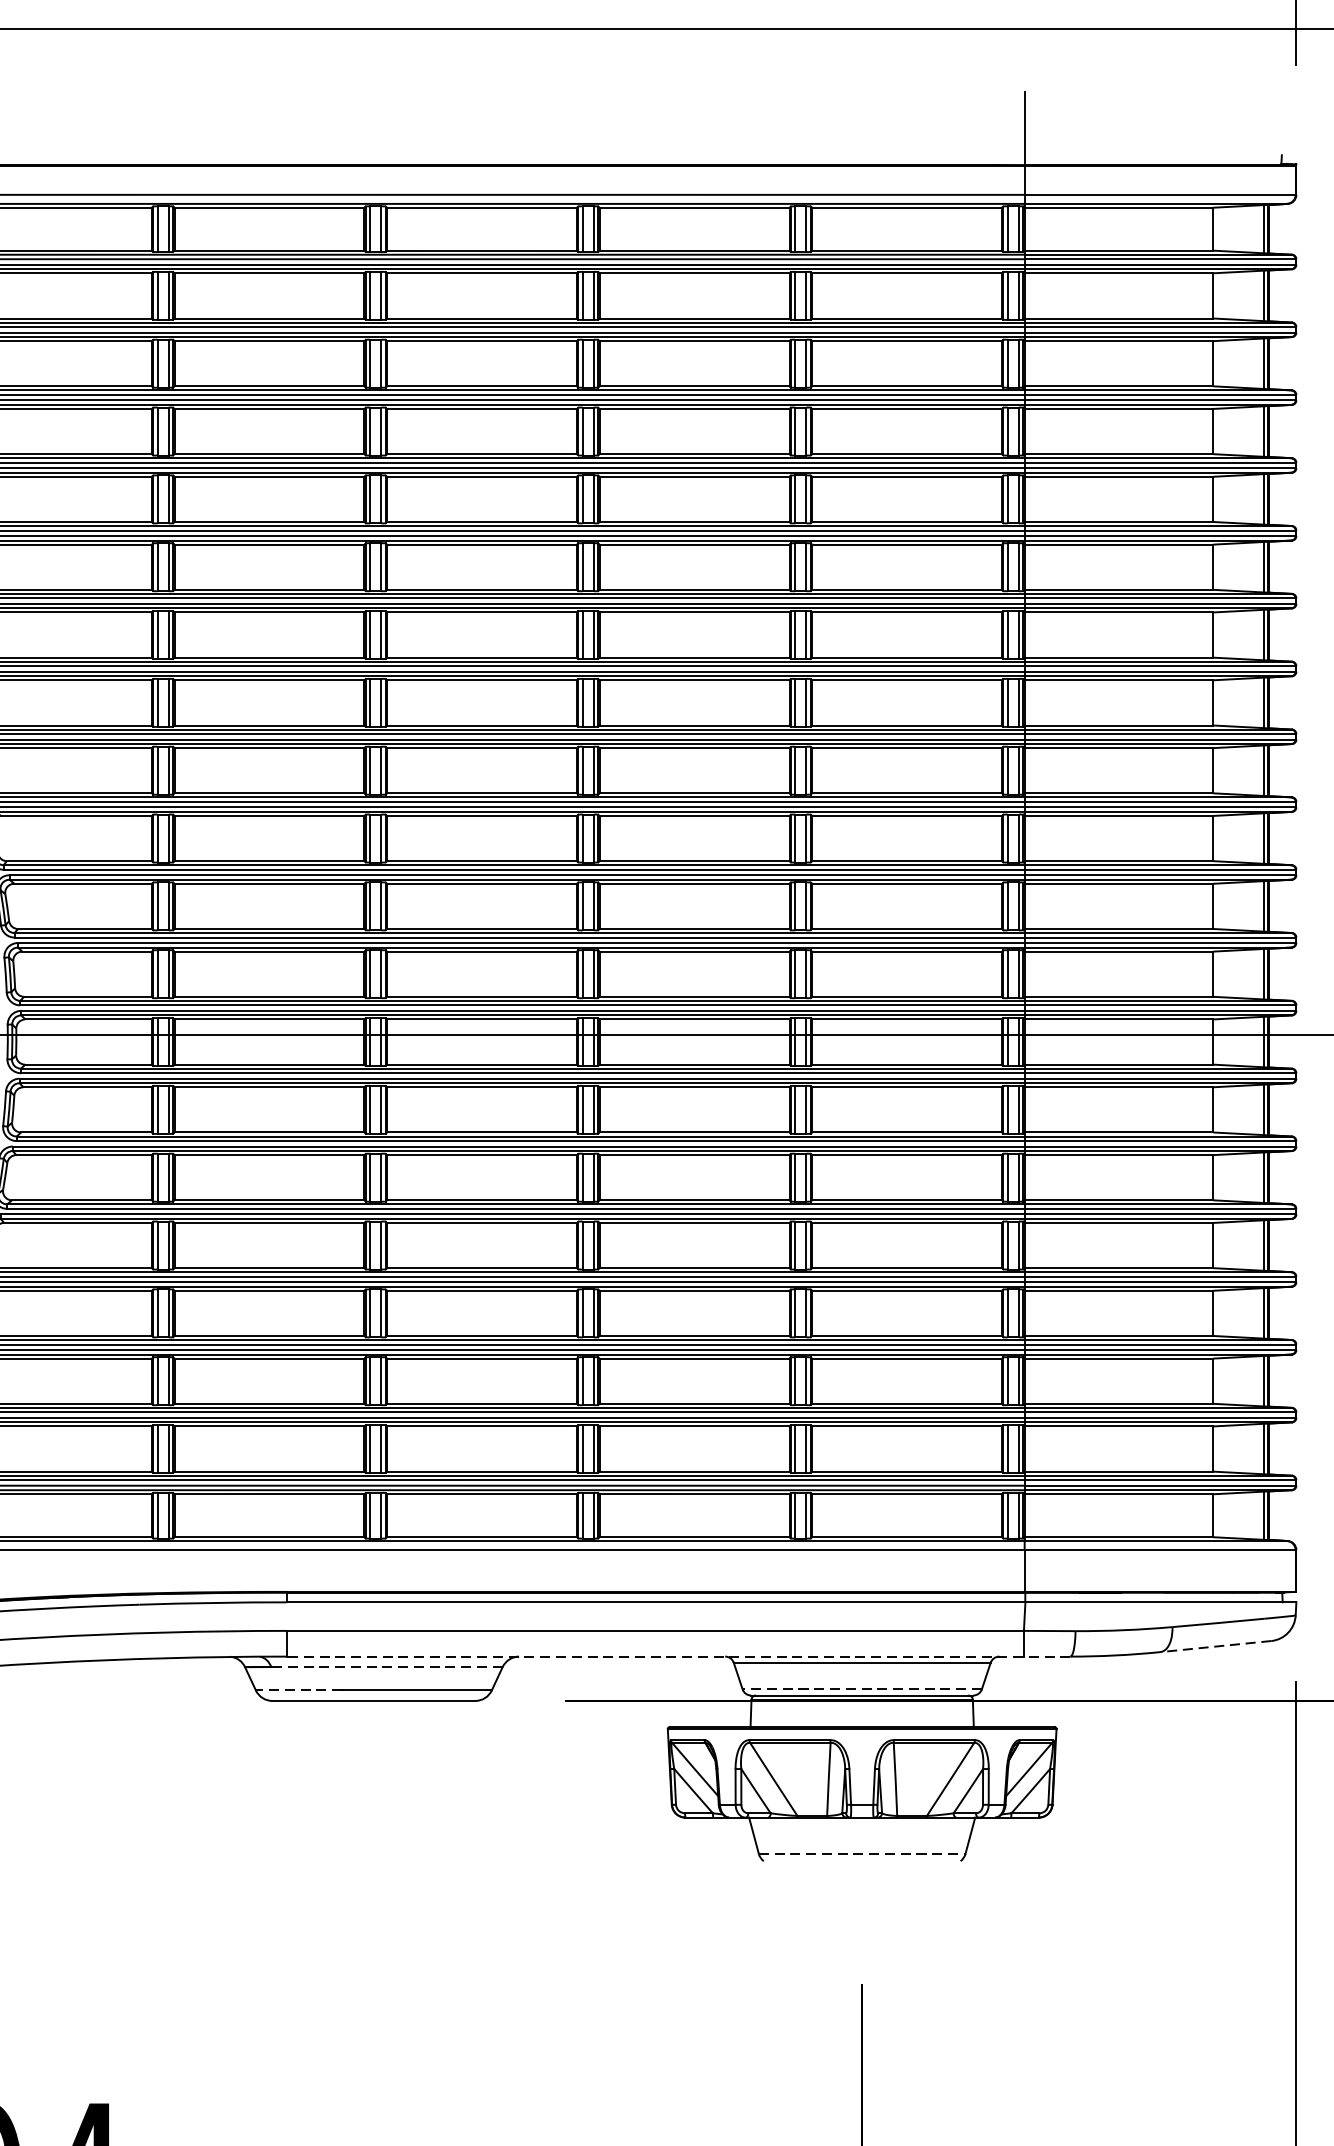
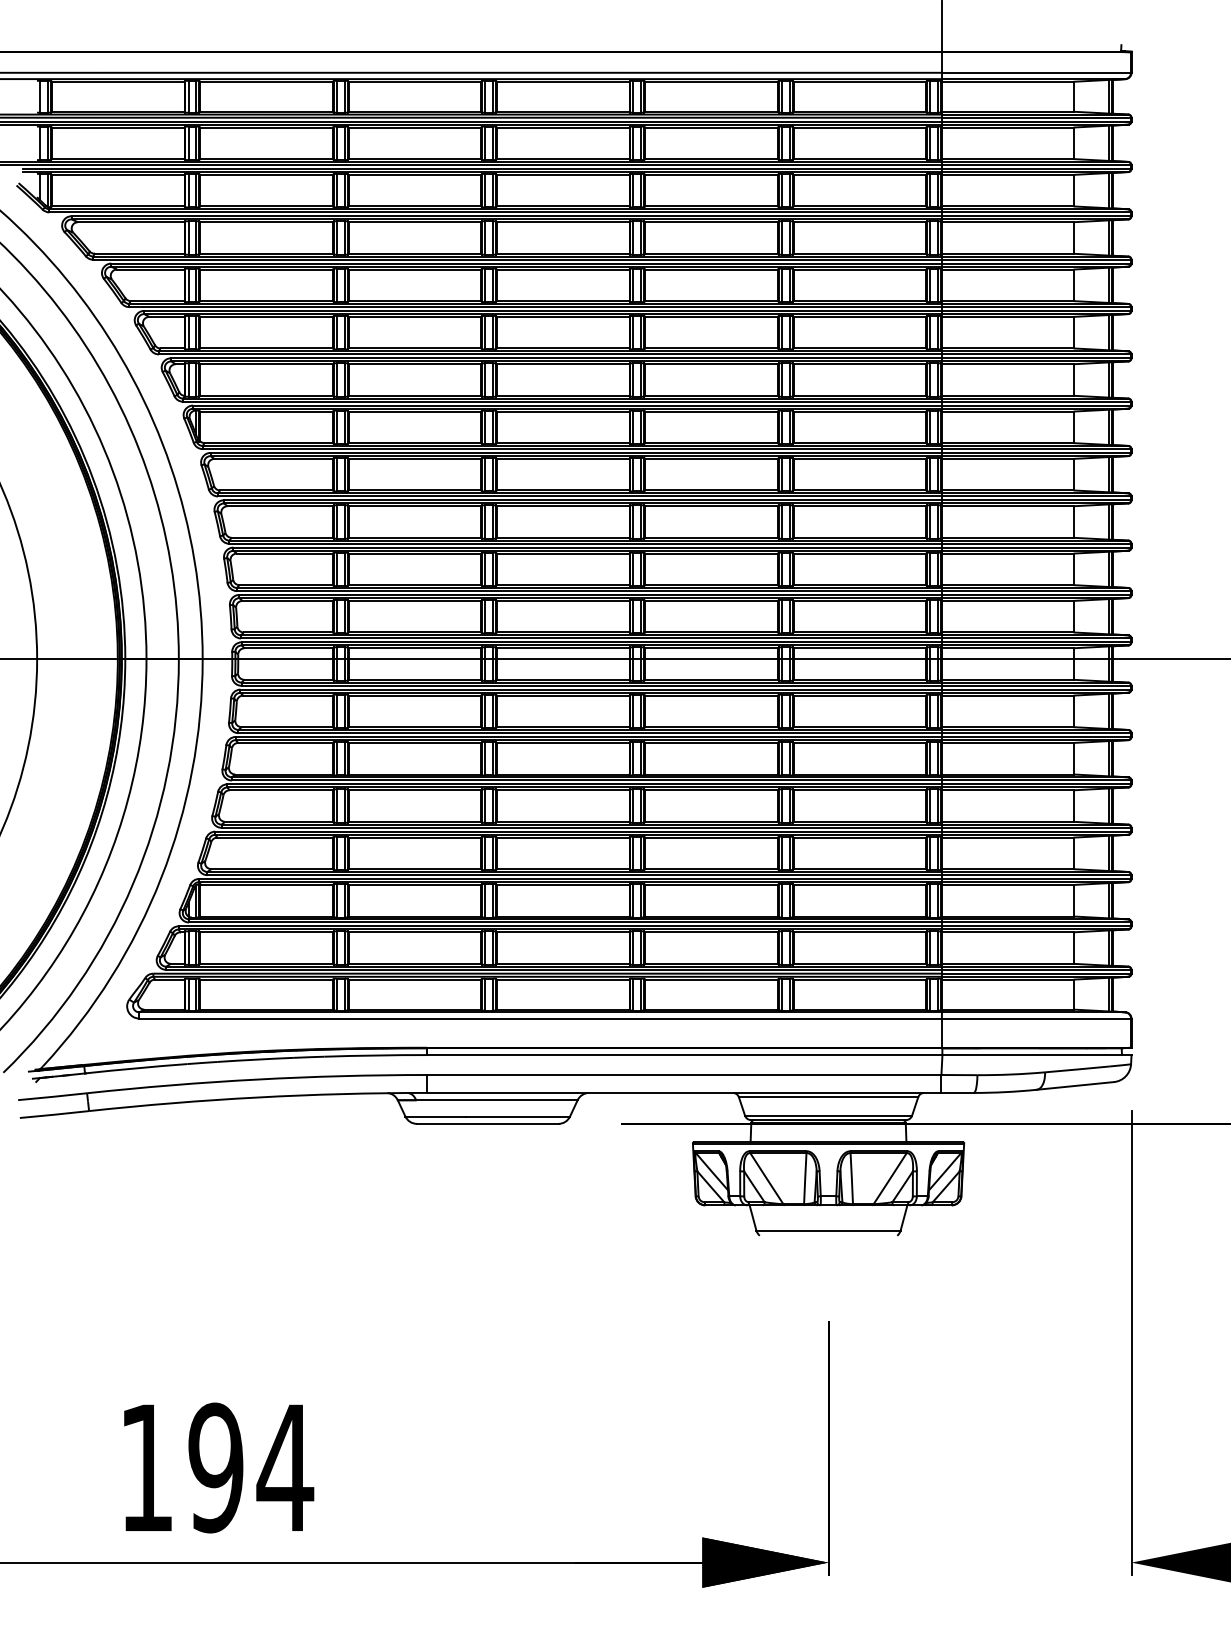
line: (1216, 1645) -> (1075, 1085), dashed -> solid
line: (677, 1655) -> (699, 1092), dashed -> solid
line: (386, 1667) -> (496, 1100), dashed -> solid
line: (862, 1688) -> (828, 1115), dashed -> solid
line: (299, 1690) -> (435, 1116), dashed -> solid
line: (863, 1853) -> (829, 1230), dashed -> solid

